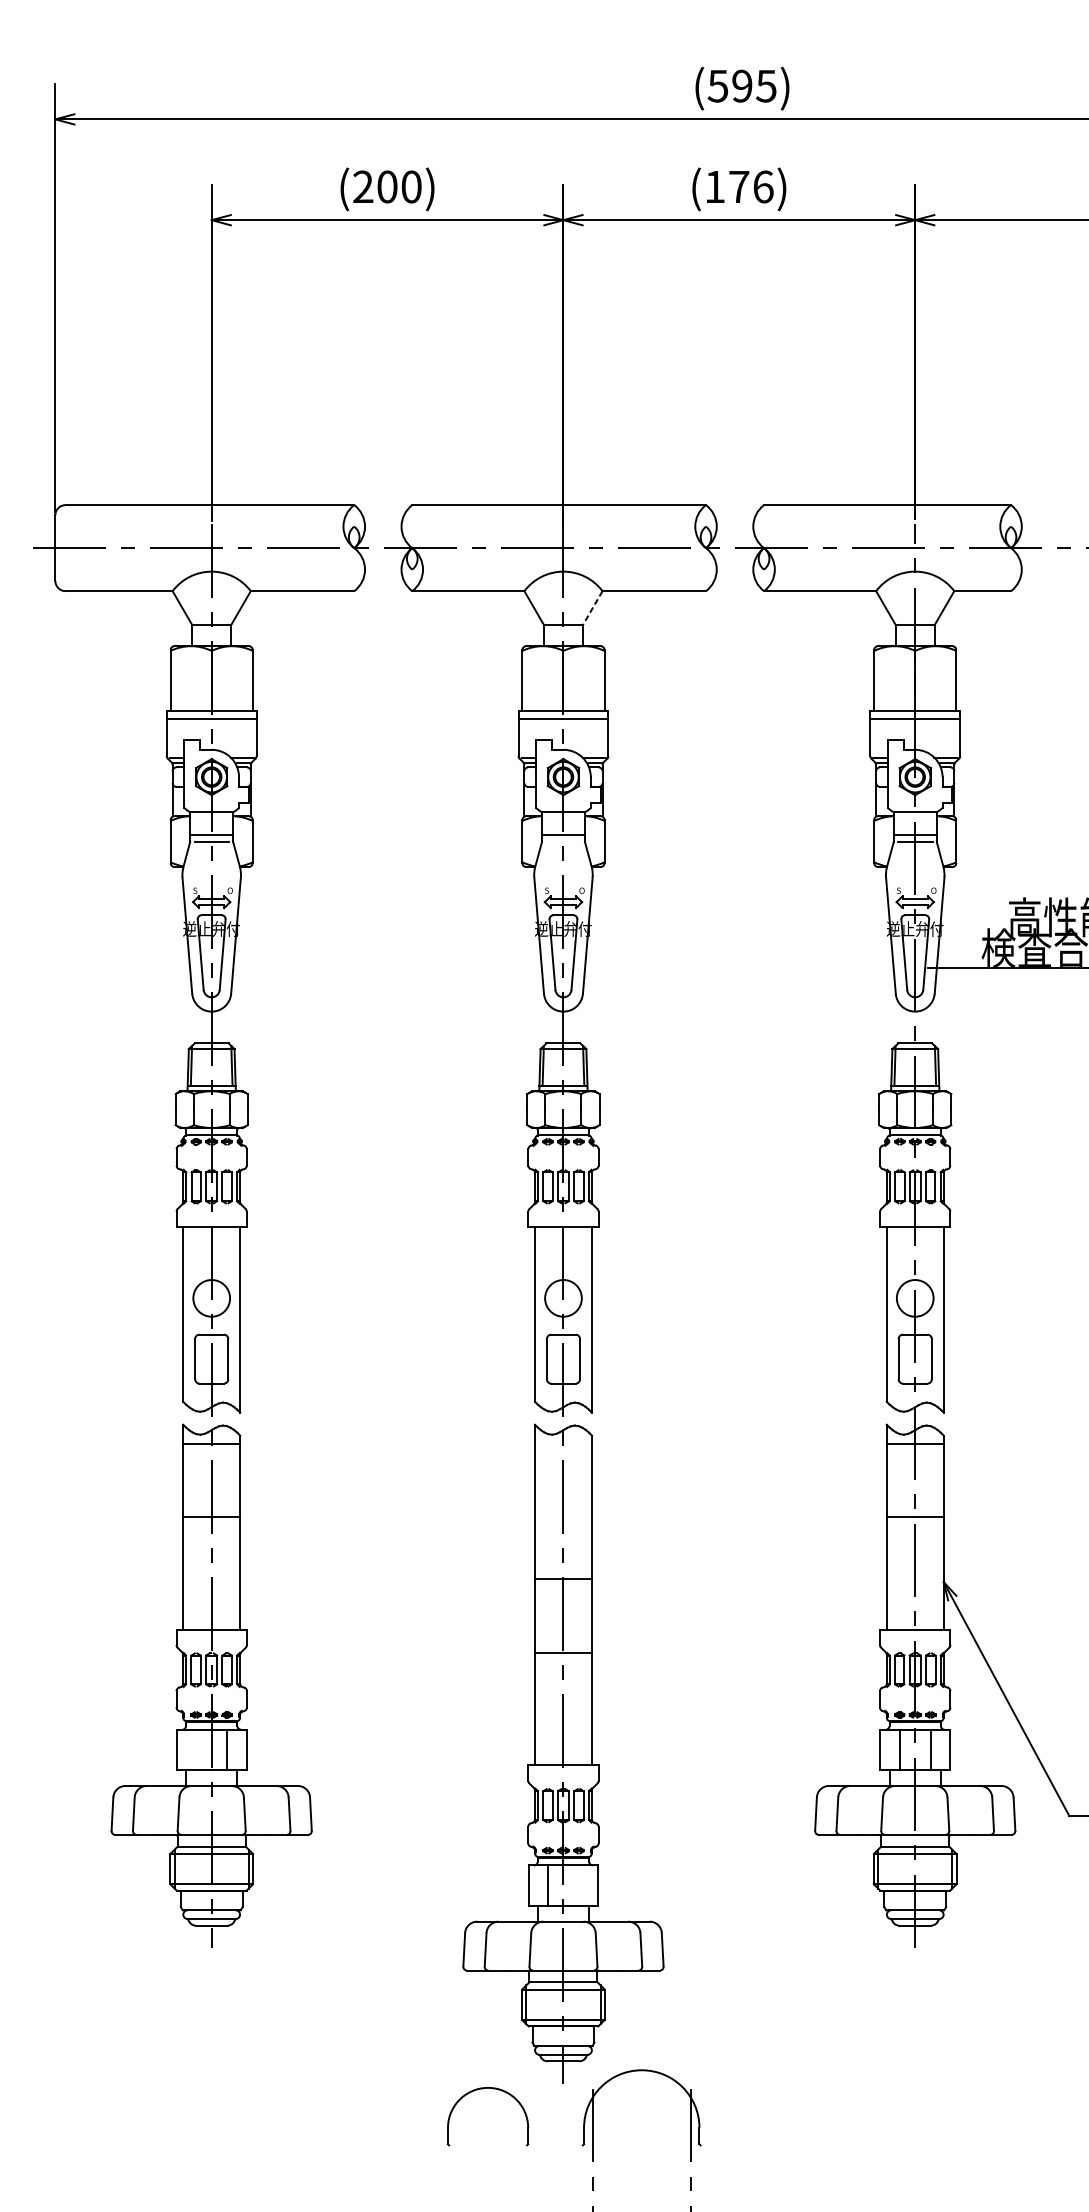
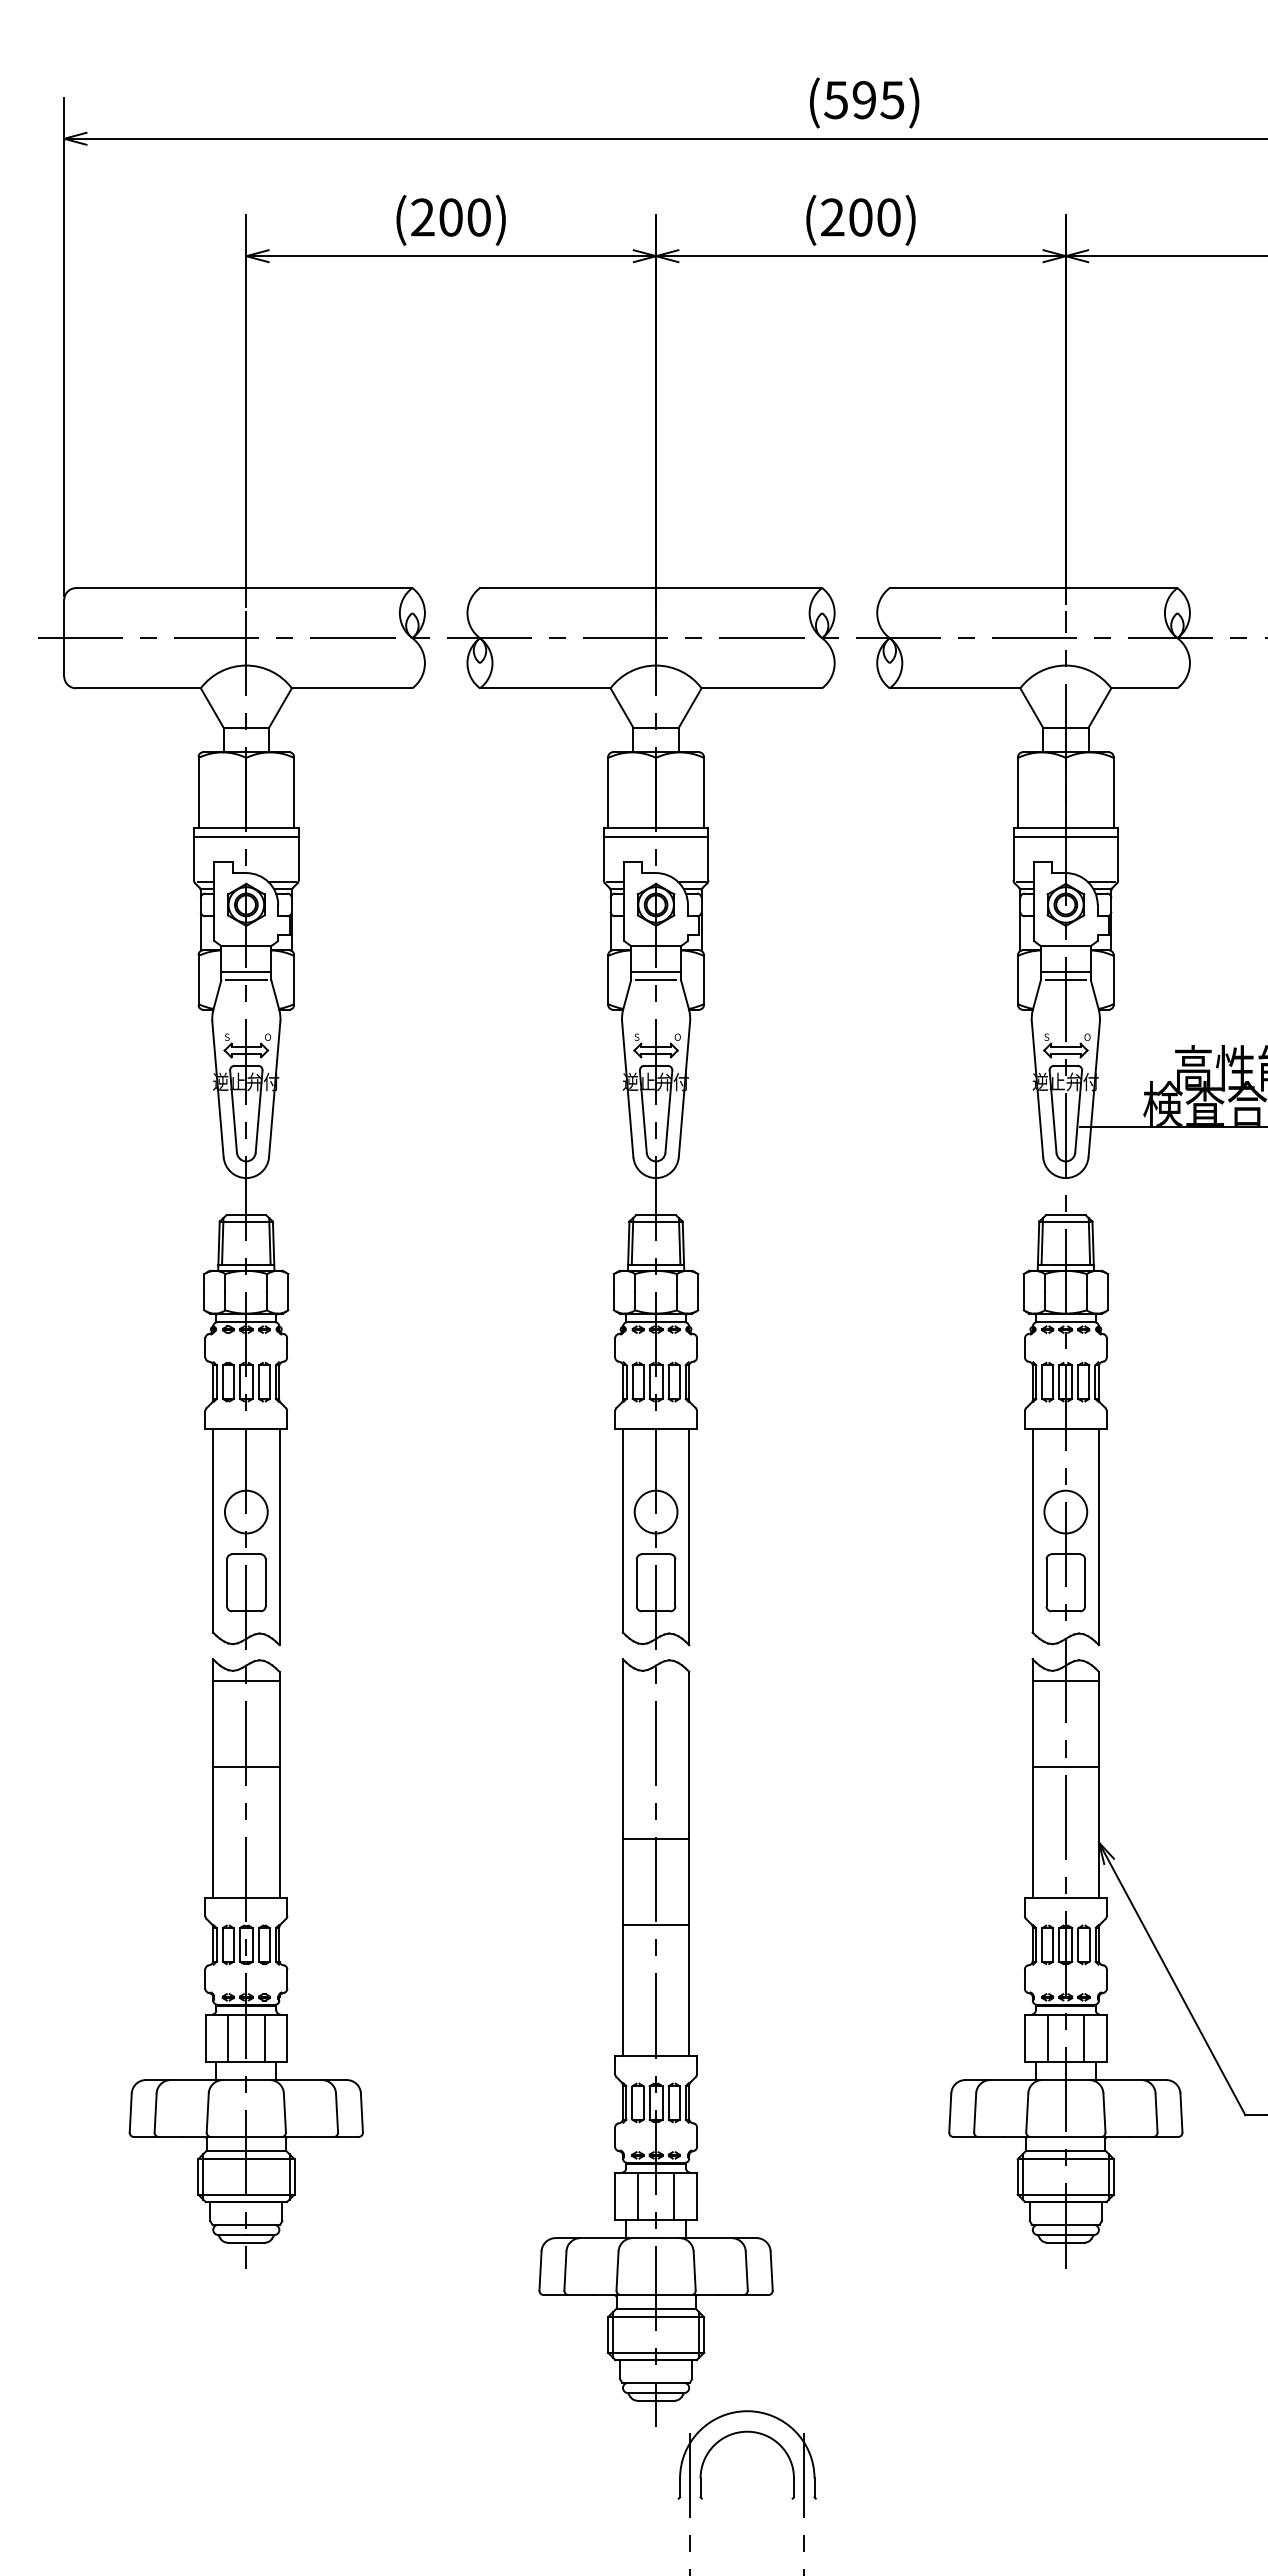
text: (738, 186) -> (860, 217), (176) -> (200)
line: (593, 607) -> (690, 707), dashed -> solid
line: (563, 842) -> (656, 980), added
line: (196, 1749) -> (228, 2037), added
line: (579, 1885) -> (674, 2195), added
part: (482, 2089) -> (740, 2433), moved

